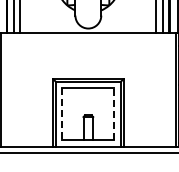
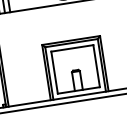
line: (62, 114) -> (54, 72), dashed -> solid
line: (114, 114) -> (96, 66), dashed -> solid

